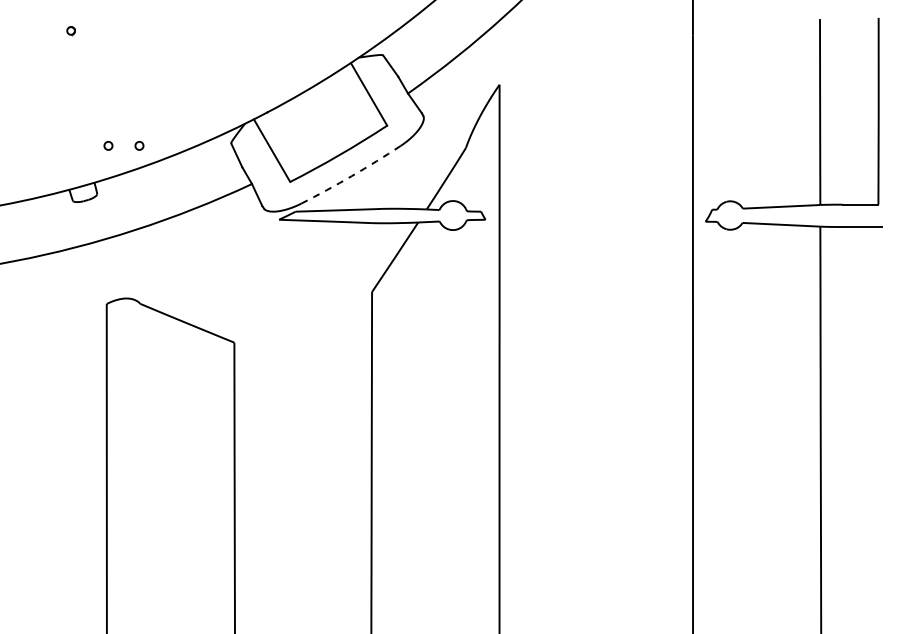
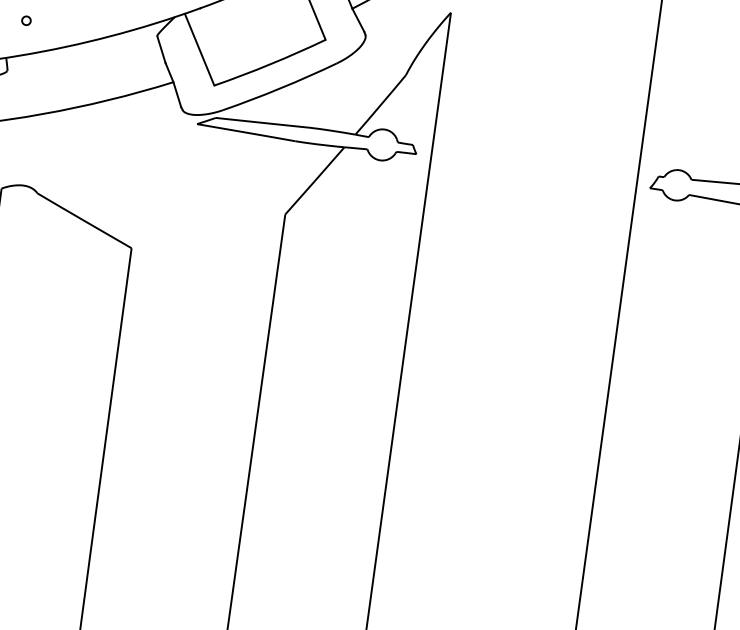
part: (139, 145) -> (59, 24), removed
arc: (351, 176) -> (280, 88), dashed -> solid

